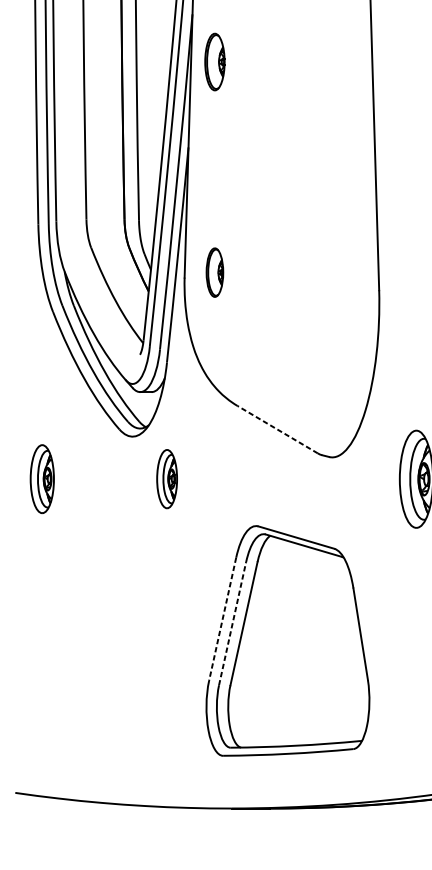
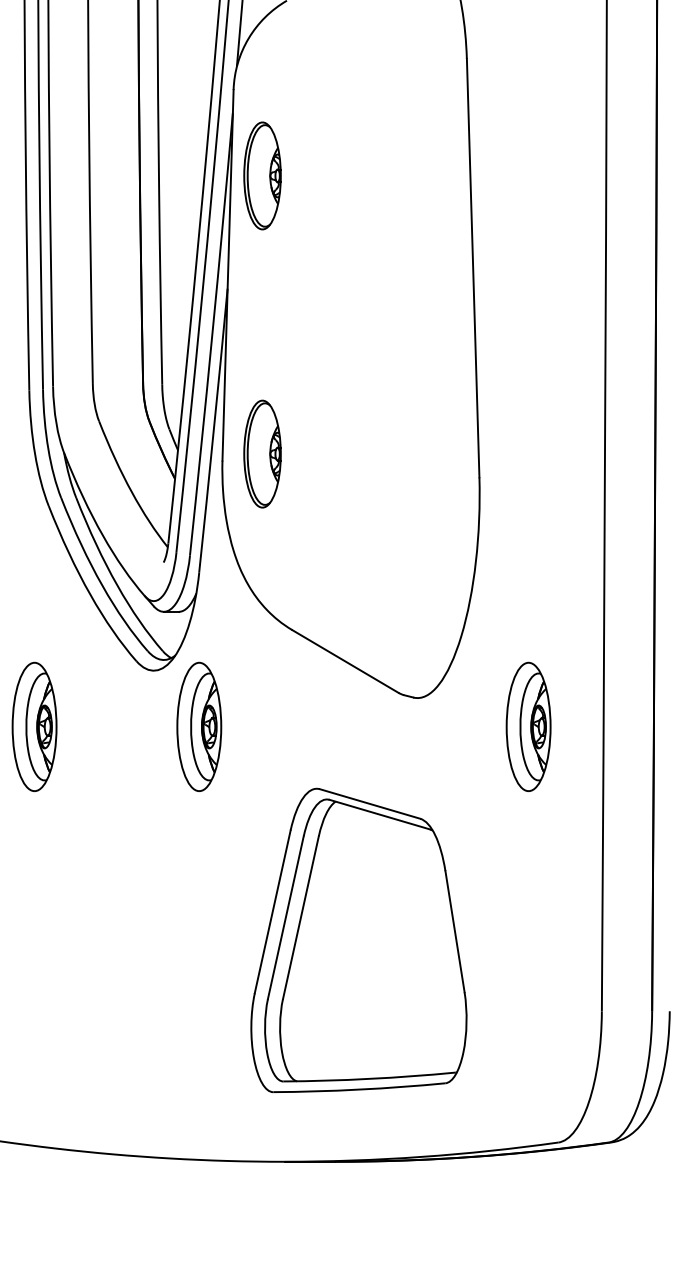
part: (214, 61) -> (262, 175), size x1.43
part: (214, 272) -> (262, 453), size x1.67
line: (277, 429) -> (345, 661), dashed -> solid
part: (42, 478) -> (34, 726), size x1.43
part: (167, 478) -> (199, 726), size x1.67
line: (222, 619) -> (272, 912), dashed -> solid
line: (232, 623) -> (285, 917), dashed -> solid

